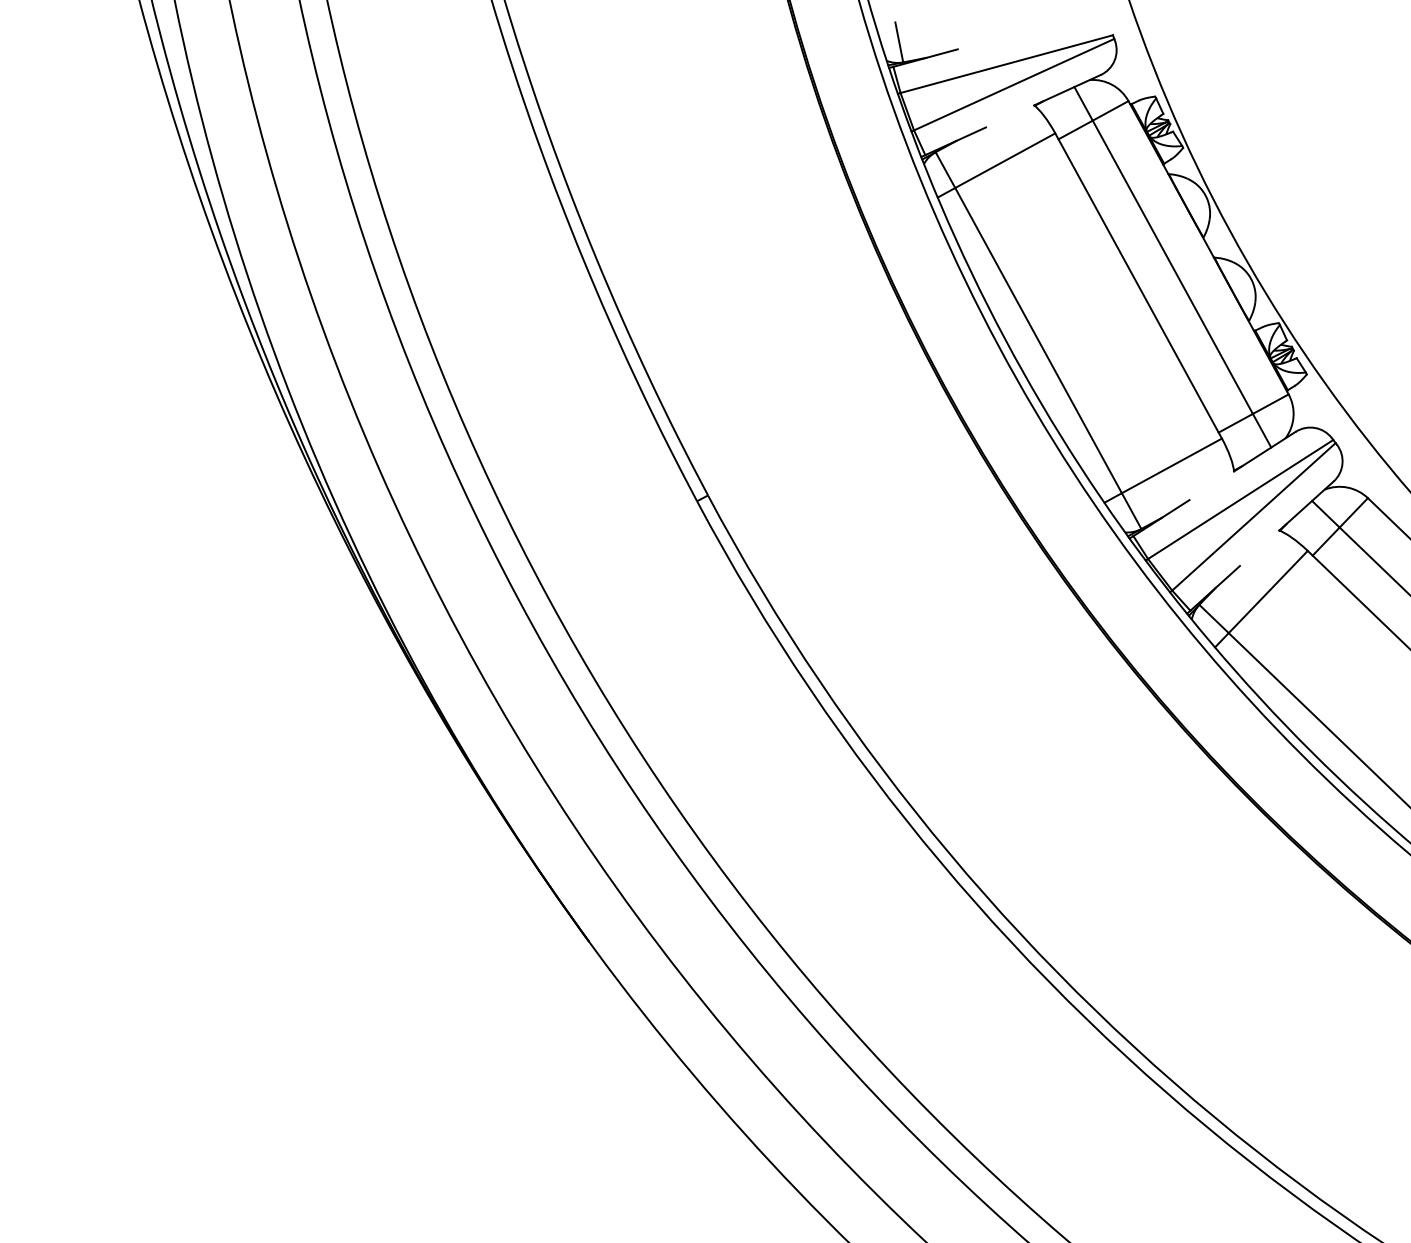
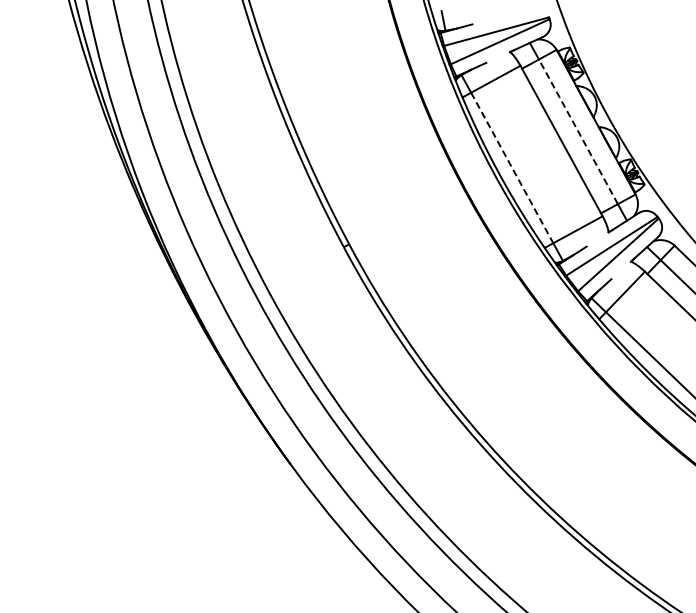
line: (1172, 266) -> (578, 131), solid -> dashed
line: (1039, 339) -> (512, 167), solid -> dashed

